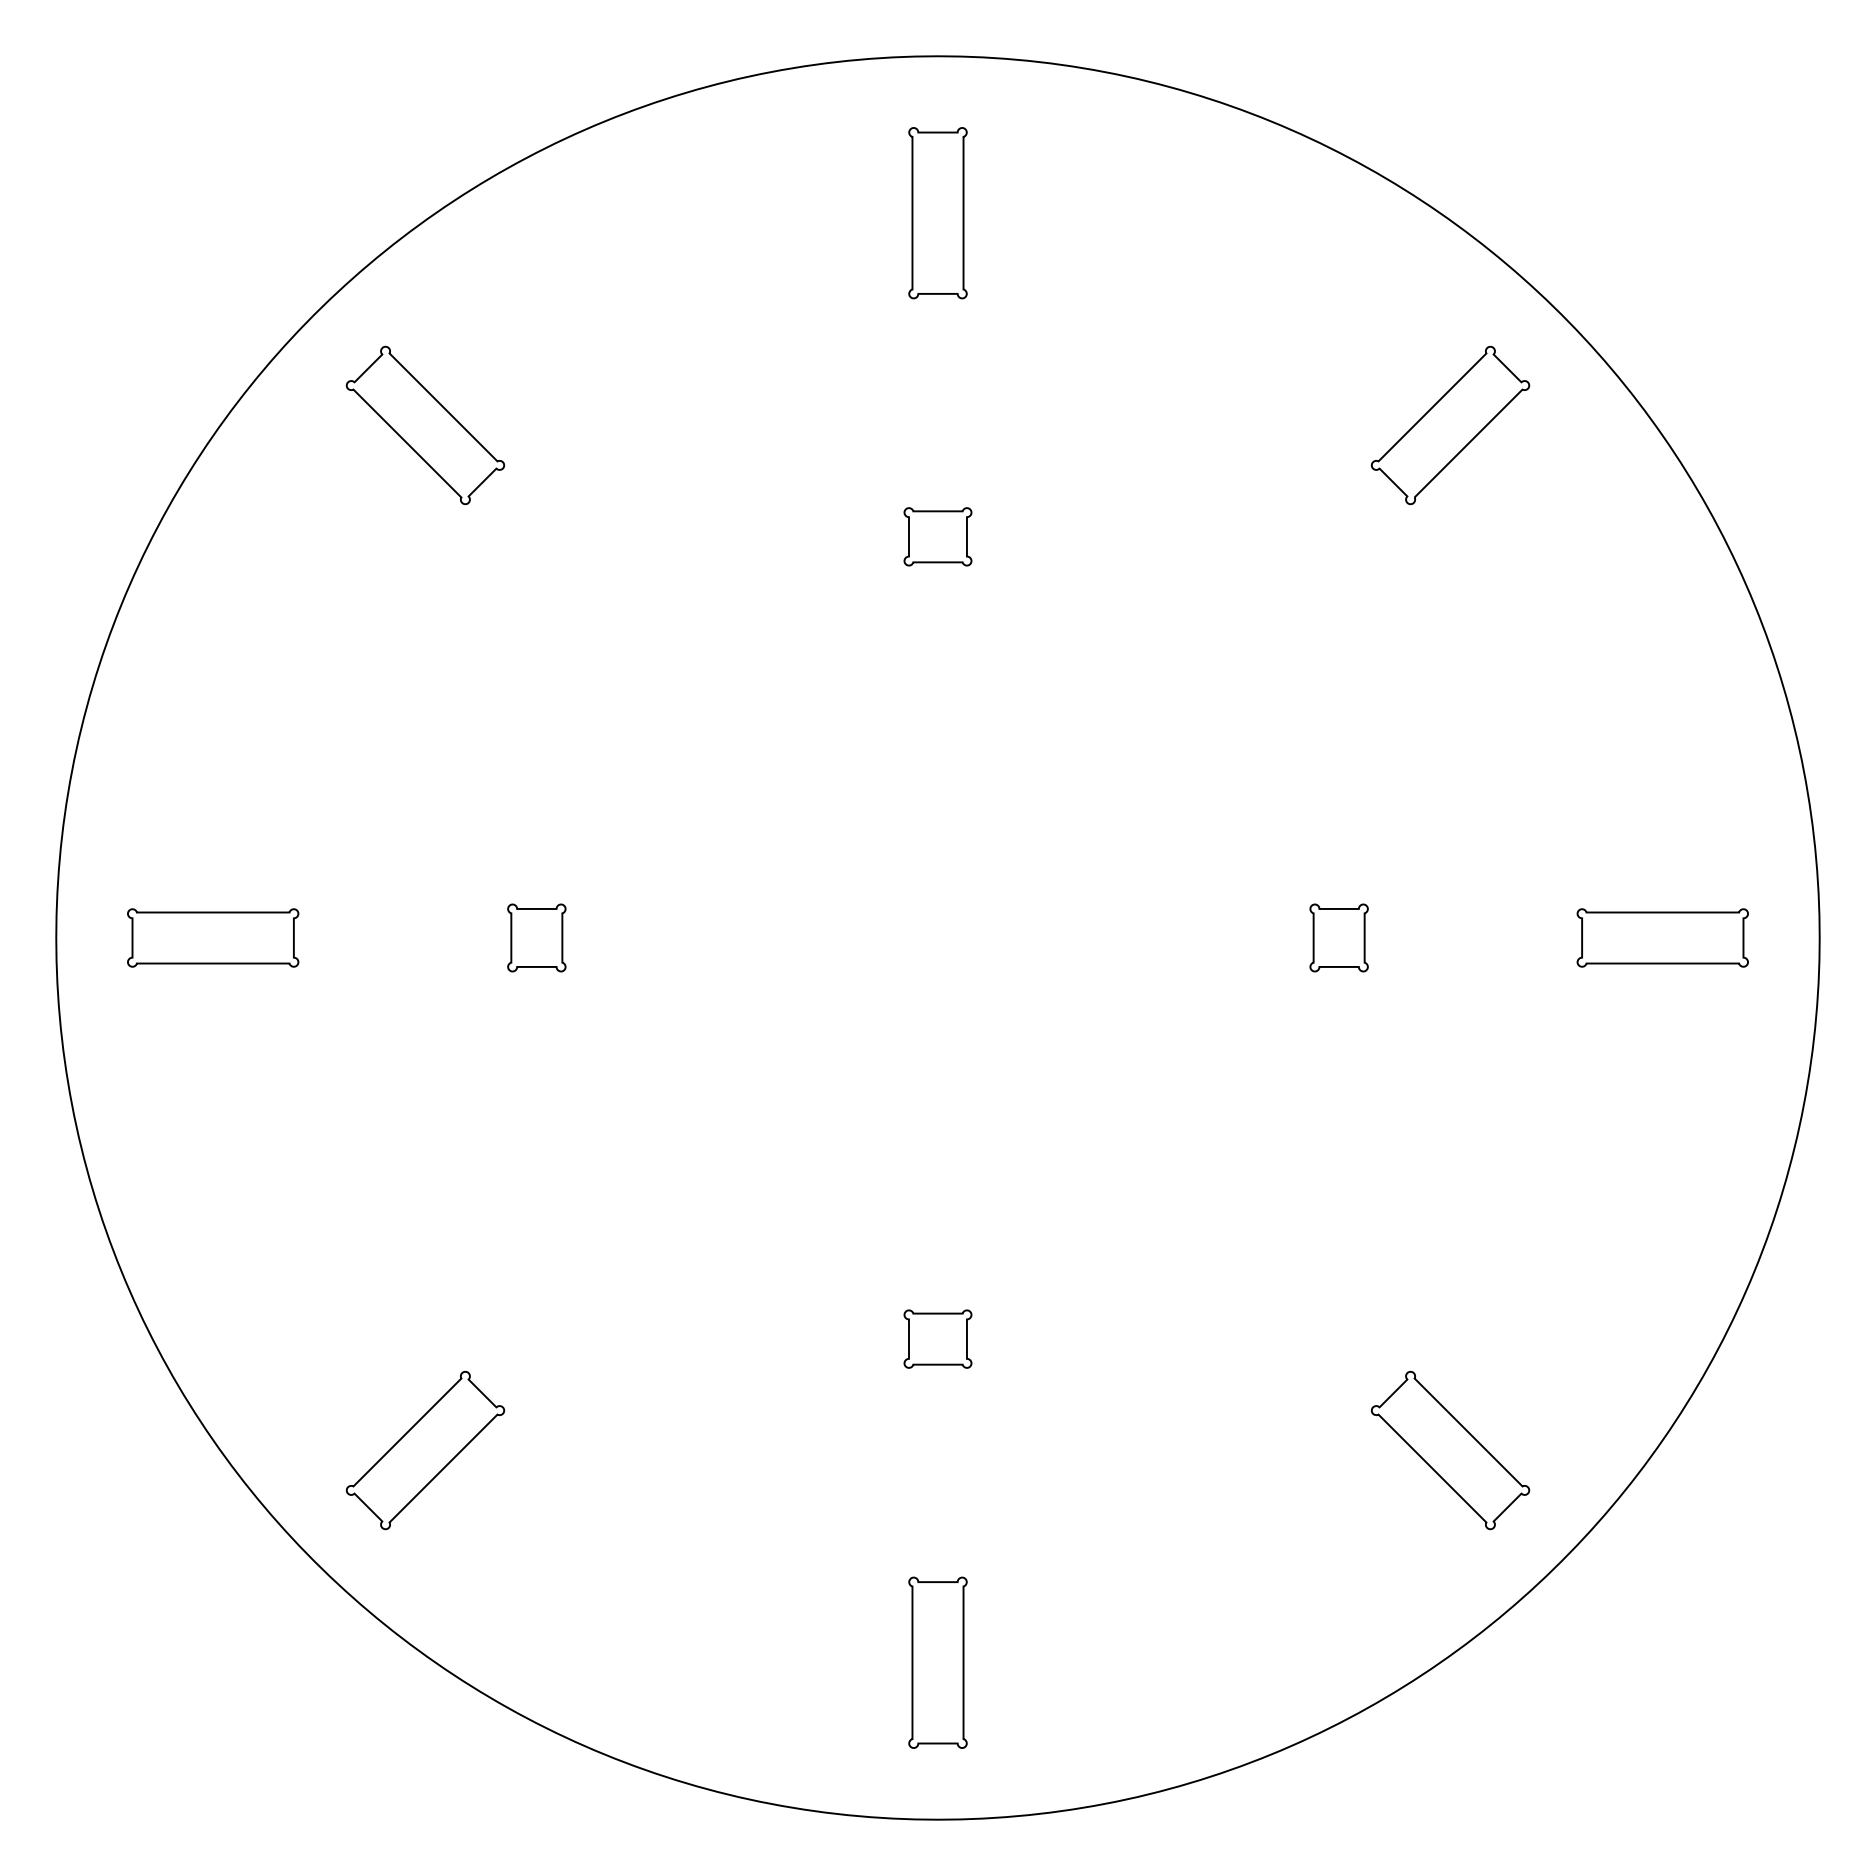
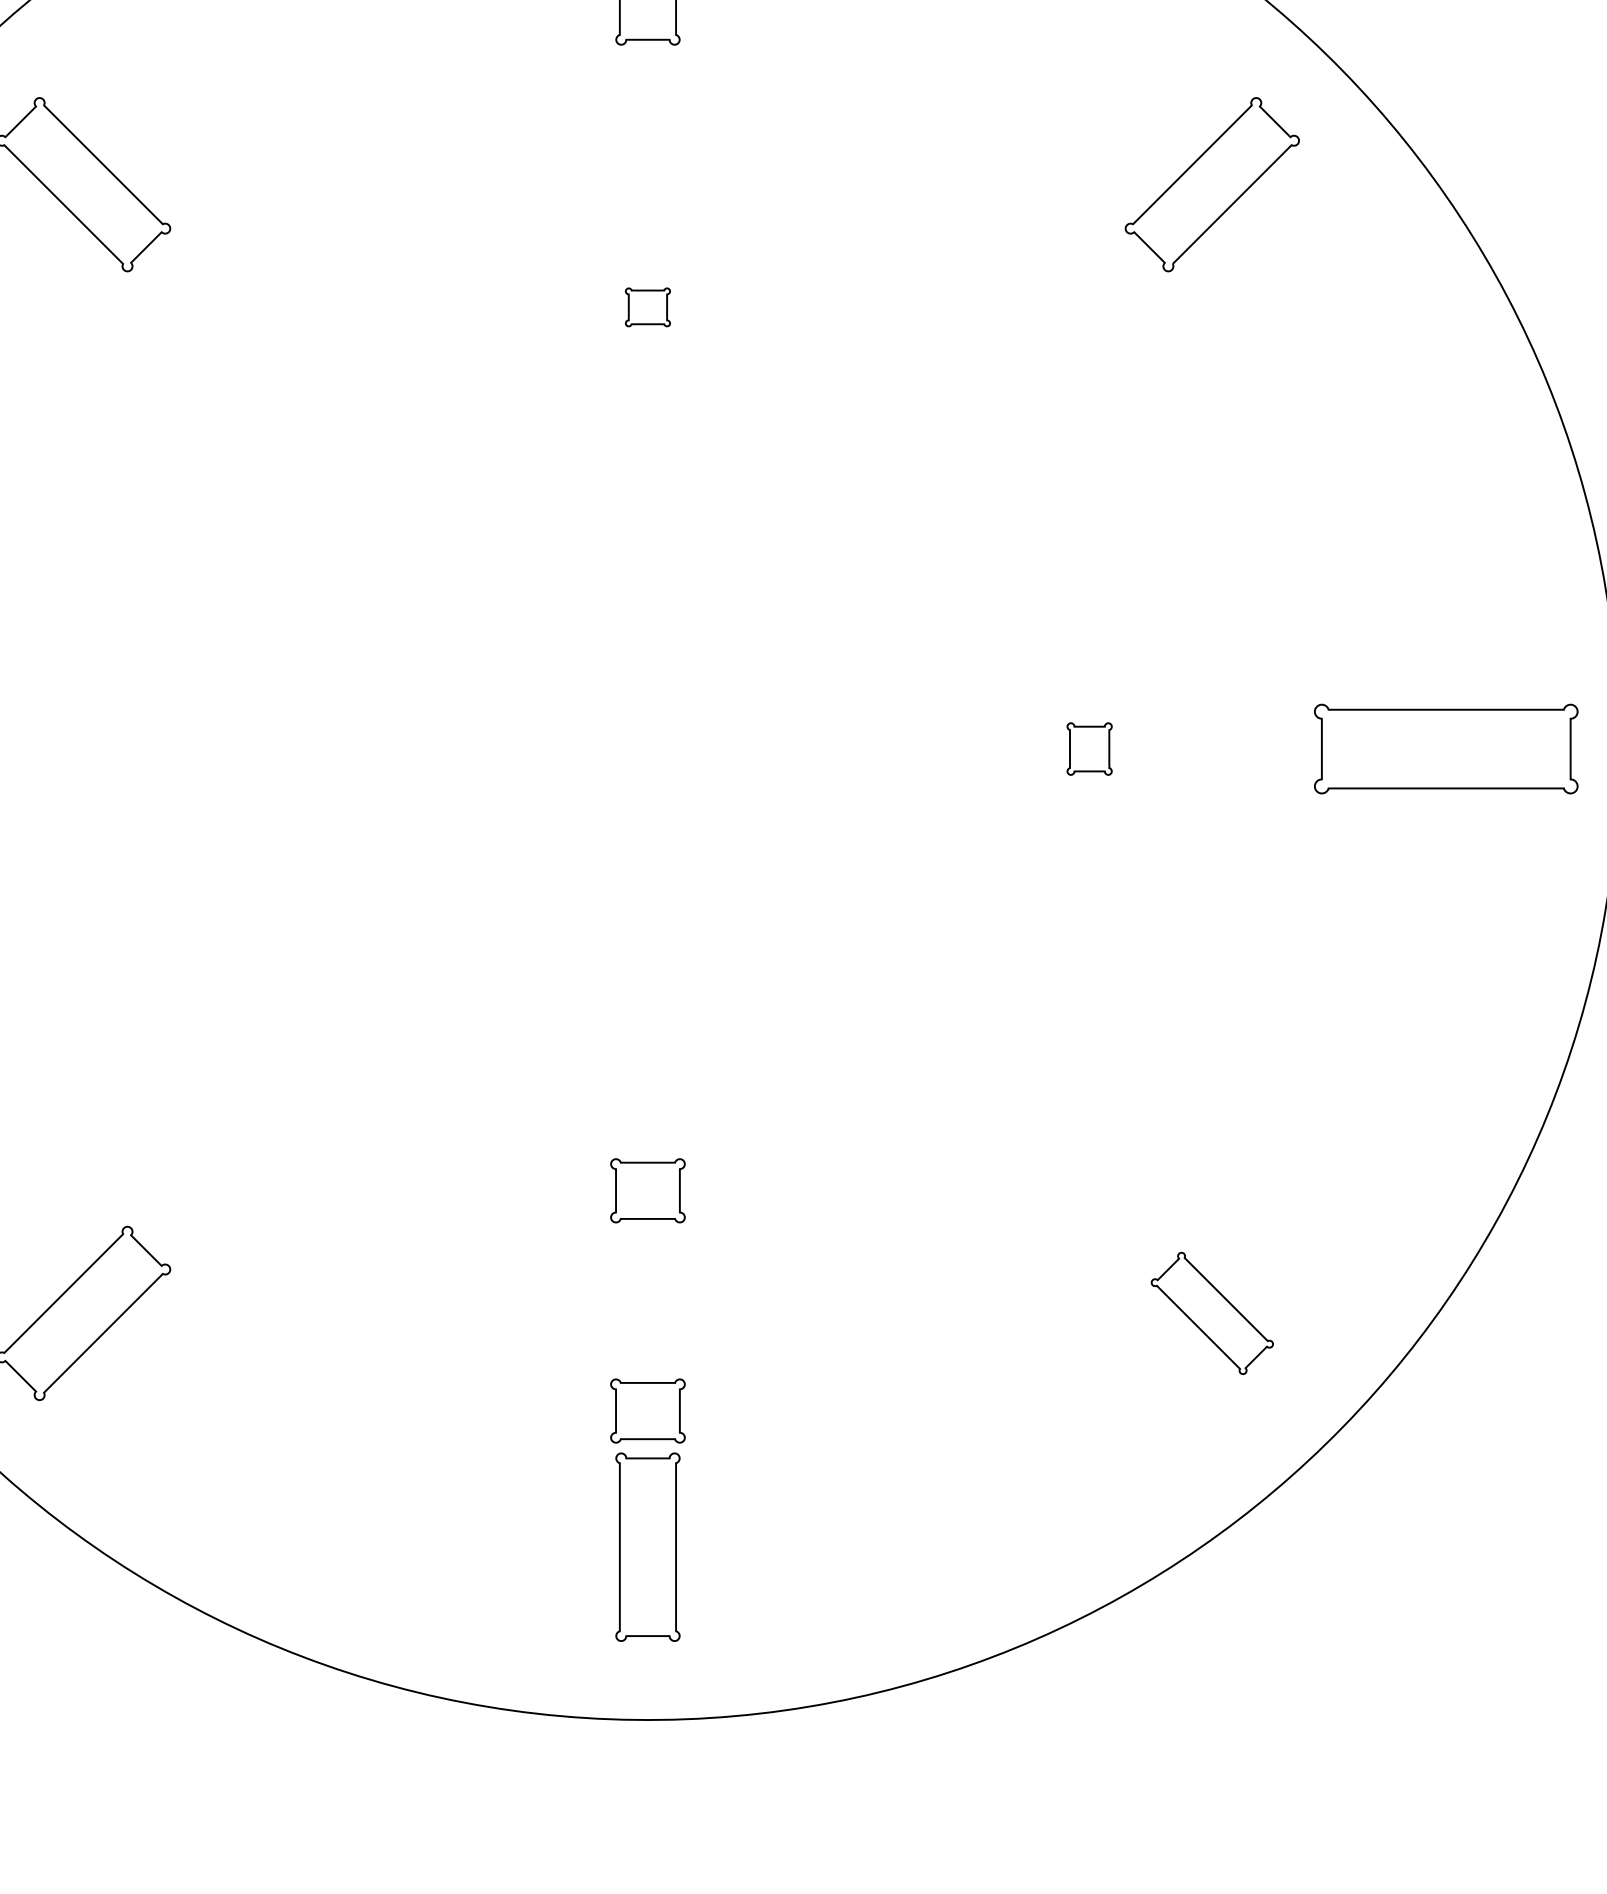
part: (937, 536) -> (647, 306), size x0.6
part: (536, 937) -> (205, 748), removed
part: (1338, 937) -> (1088, 748), size x0.7
part: (1662, 937) -> (1445, 748), size x1.4
part: (1450, 1450) -> (1212, 1313), size x0.7
part: (937, 1538) -> (647, 1410), added

